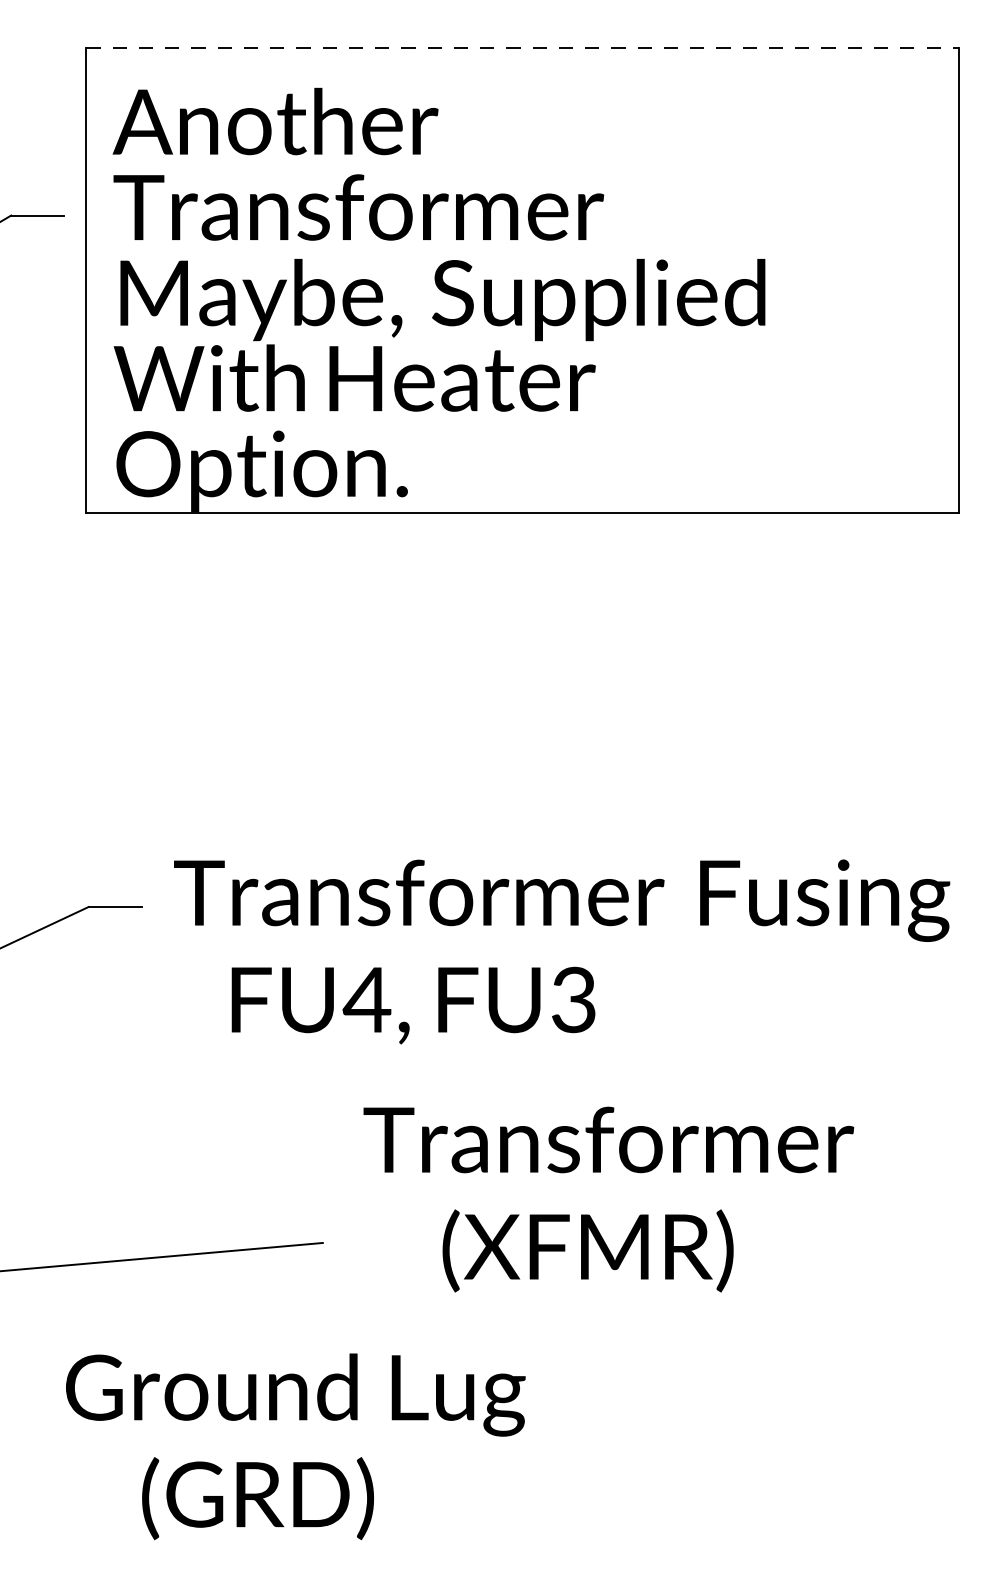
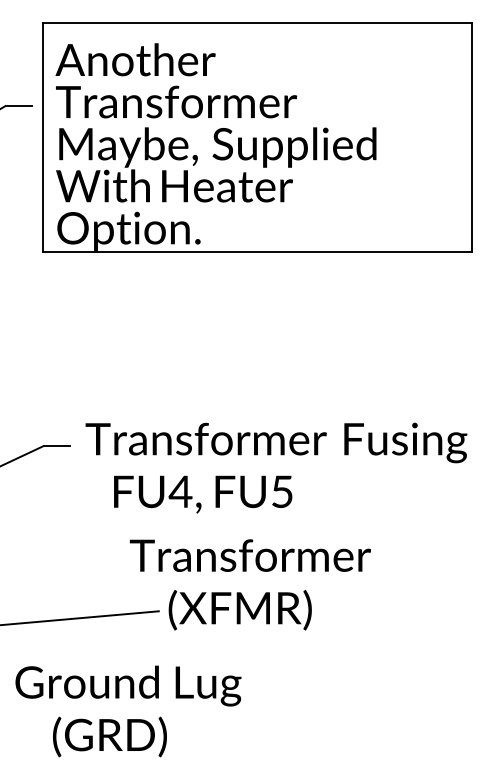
line: (523, 47) -> (257, 23), dashed -> solid
text: (572, 999) -> (281, 491), FU3 -> FU5
text: (606, 1198) -> (249, 584), moved
text: (295, 1446) -> (128, 711), moved

